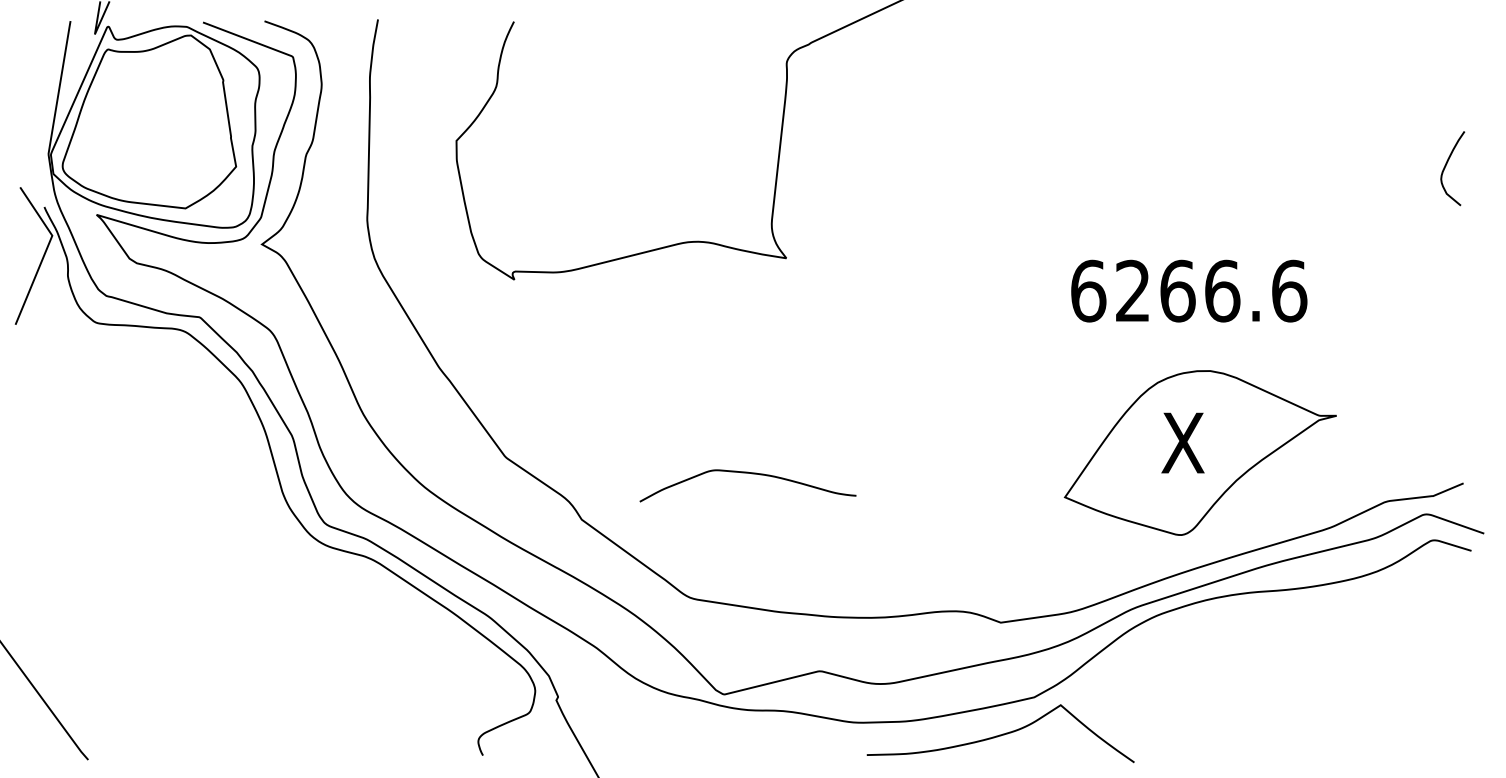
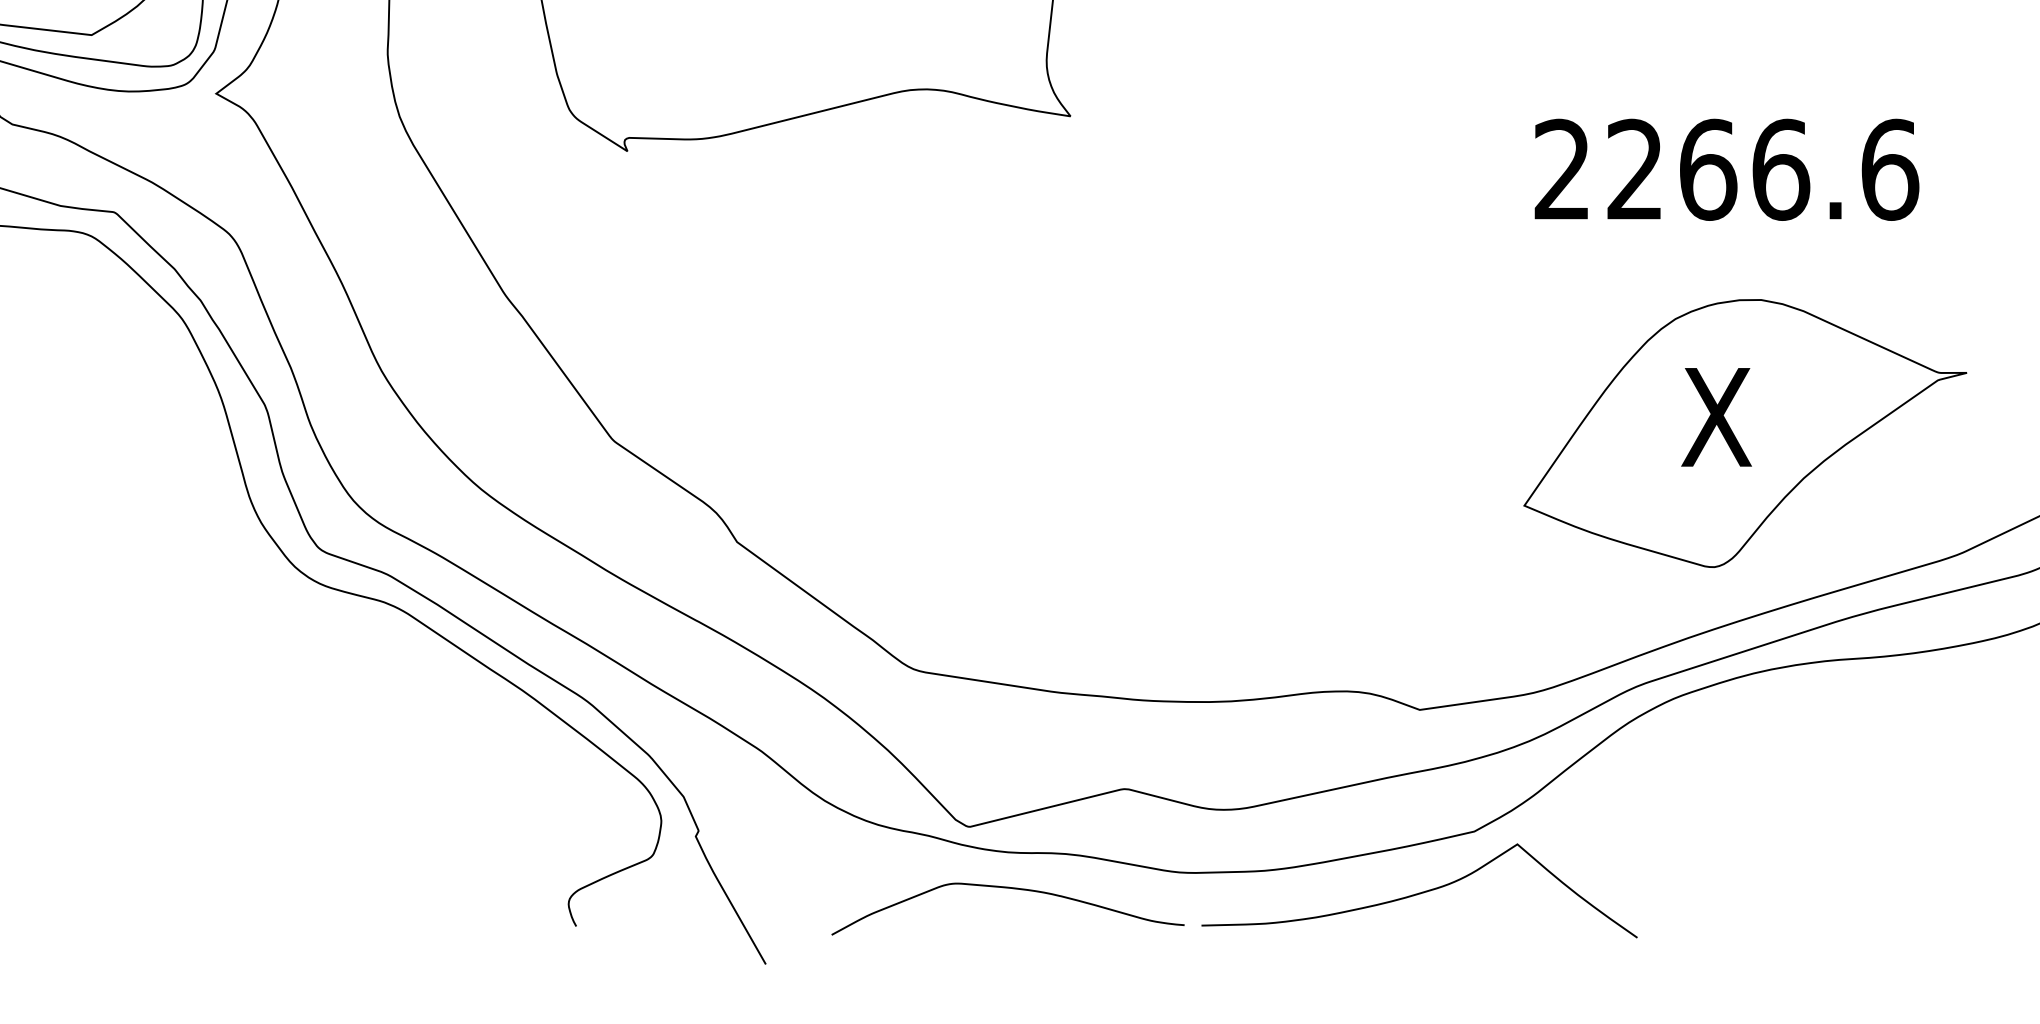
text: (1088, 290) -> (1562, 168), 6266.6 -> 2266.6
curve: (751, 474) -> (1013, 890), moved

